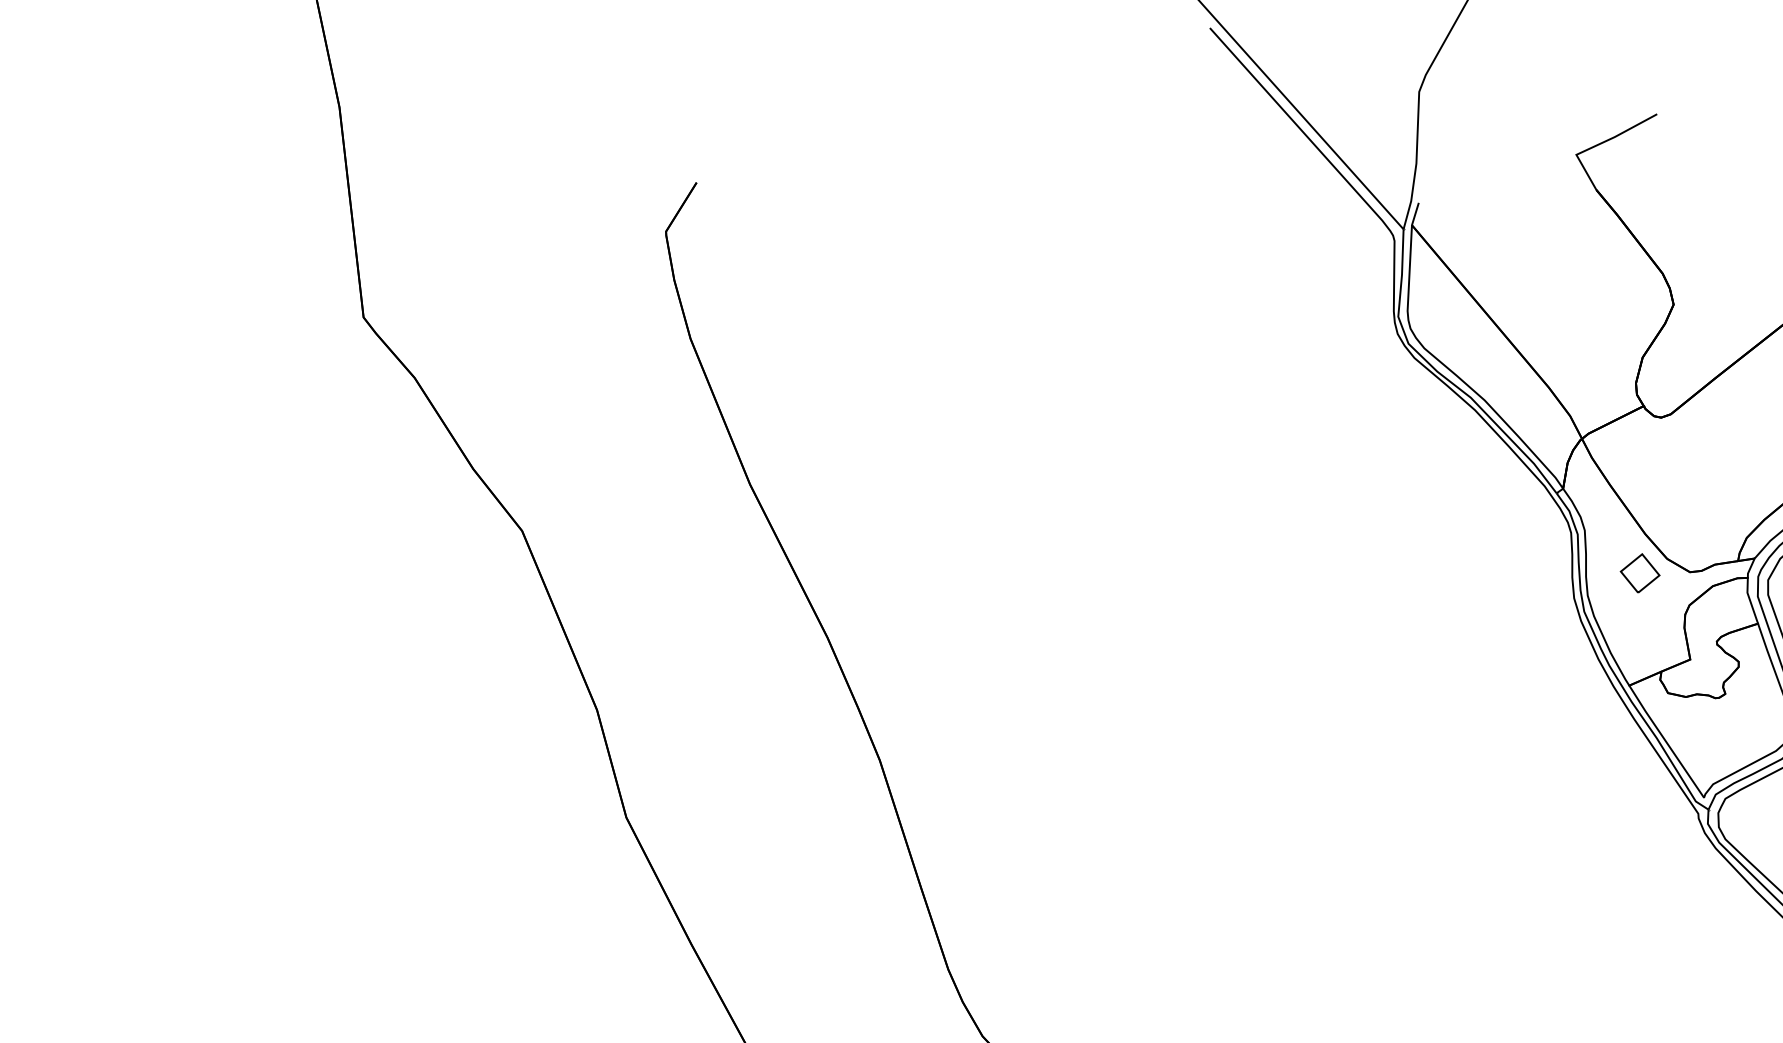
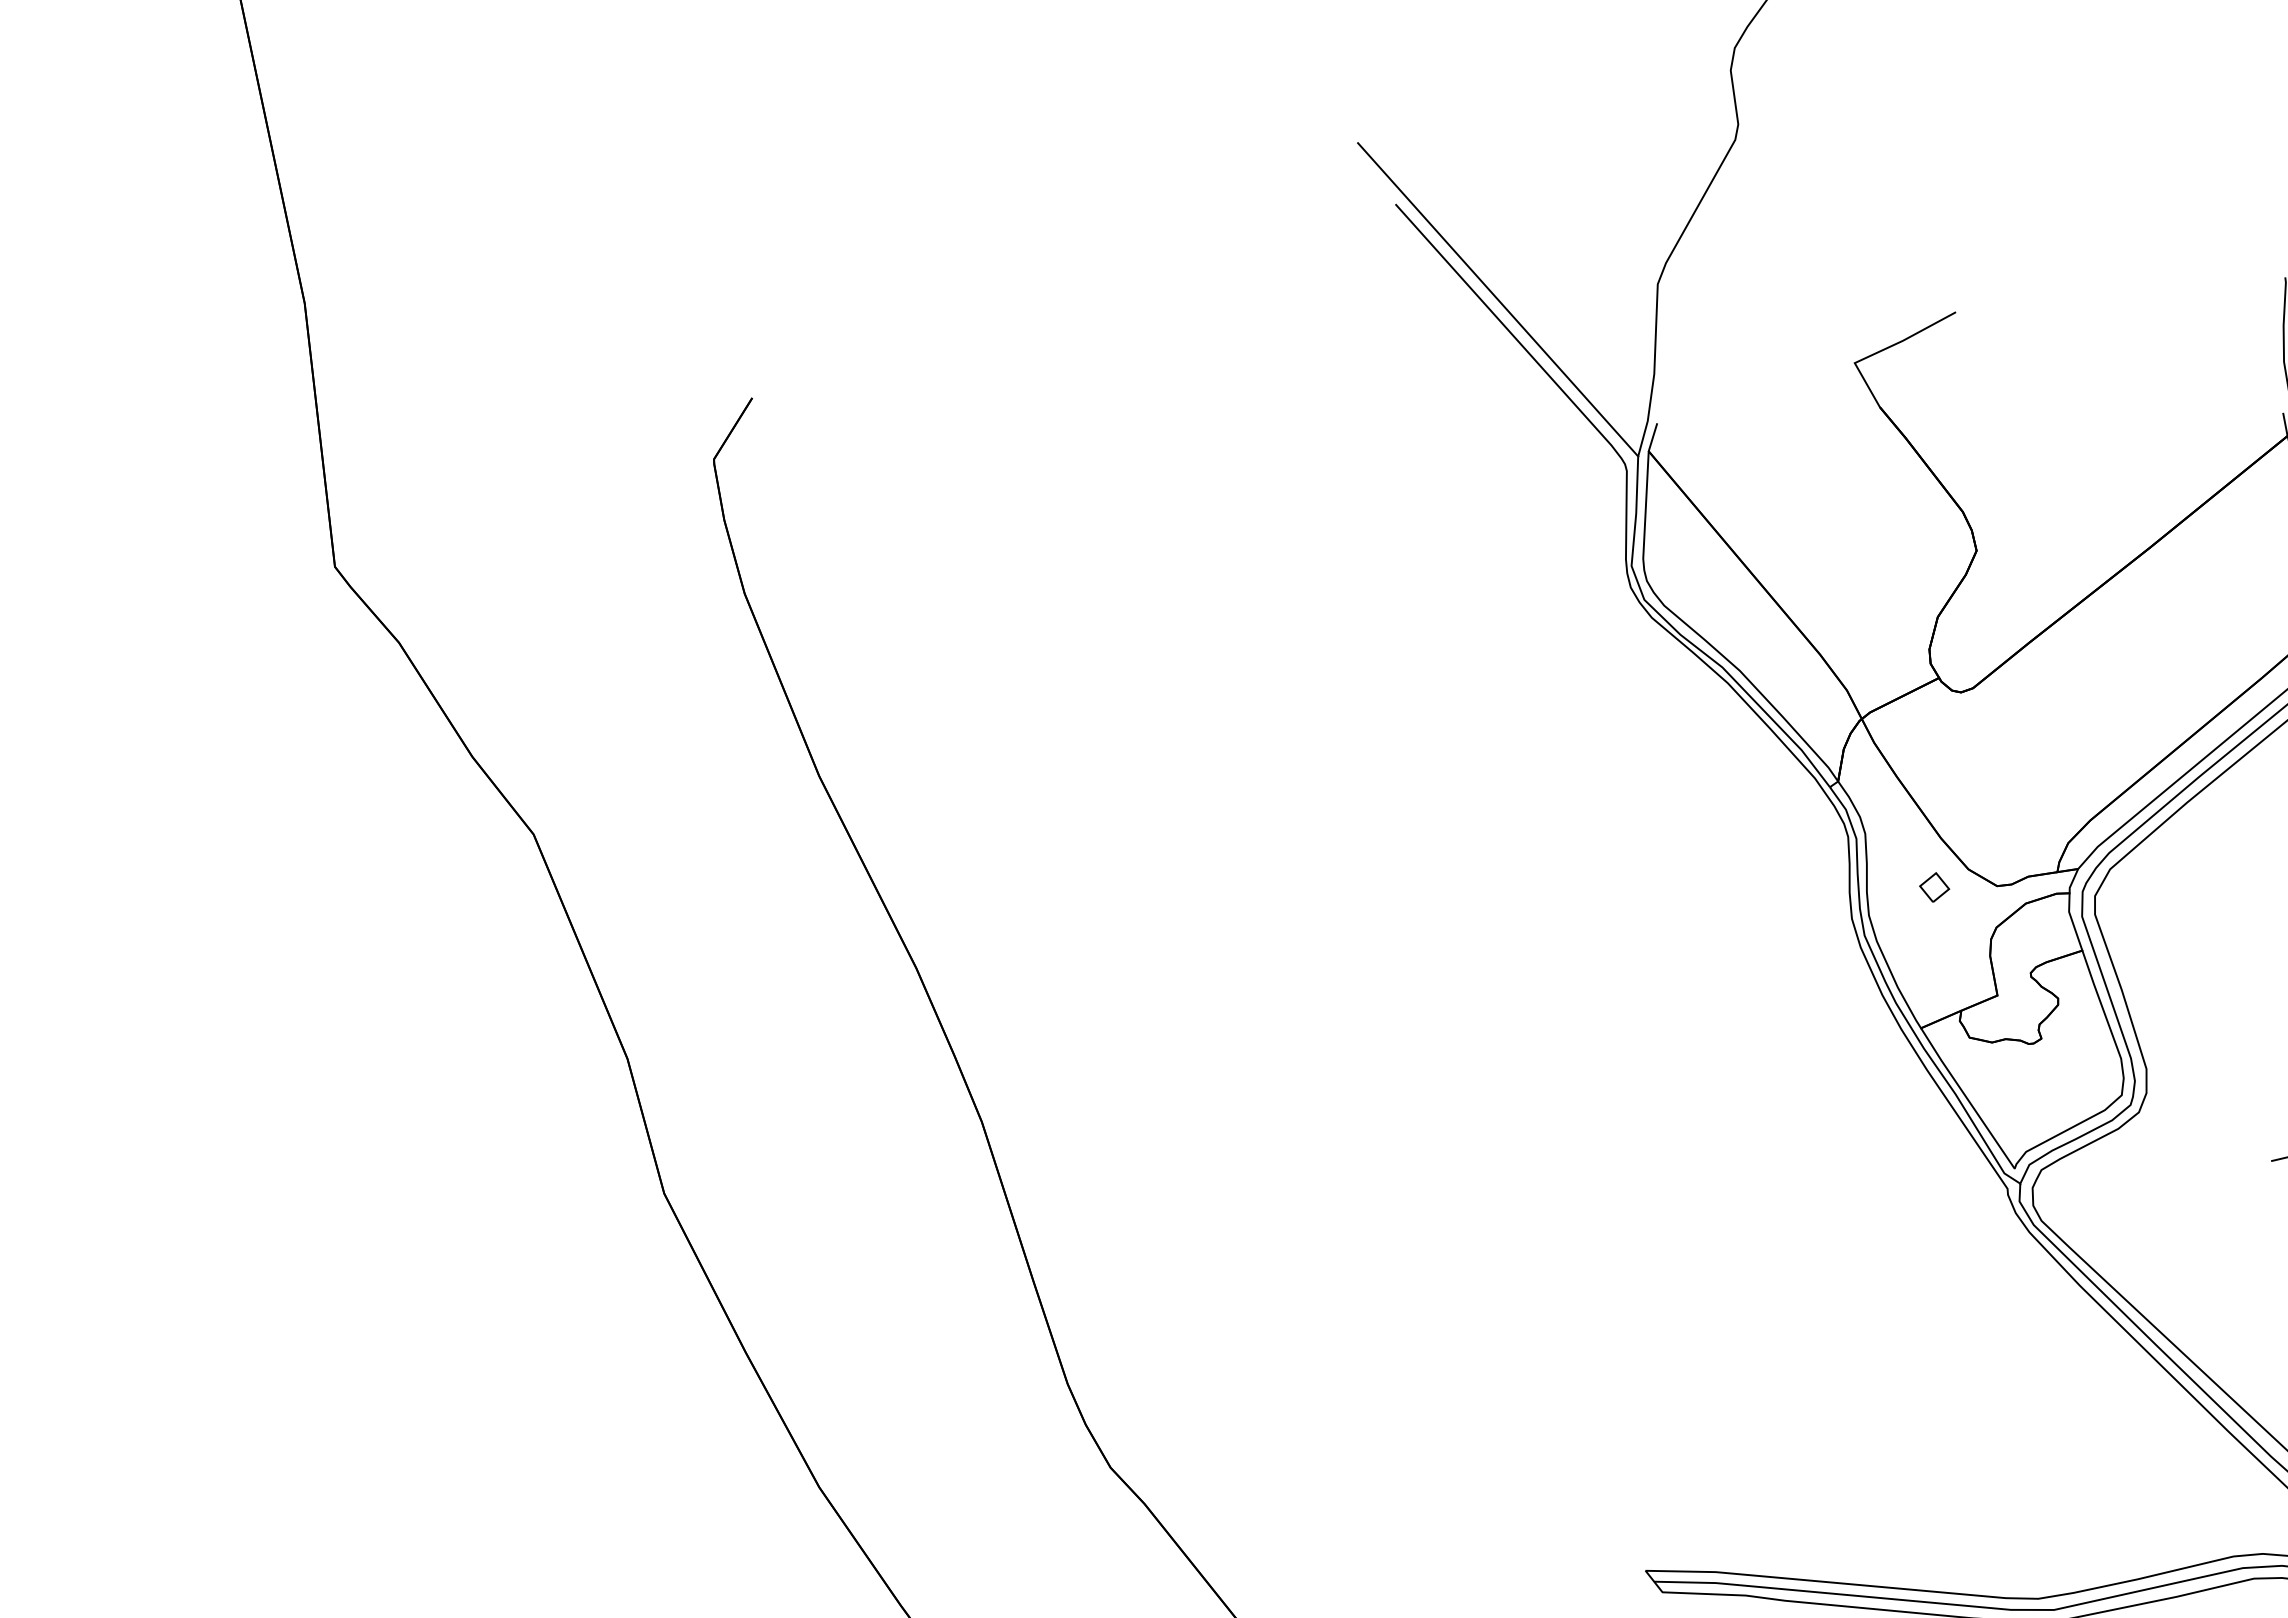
part: (1640, 573) -> (1934, 887), size x0.6

